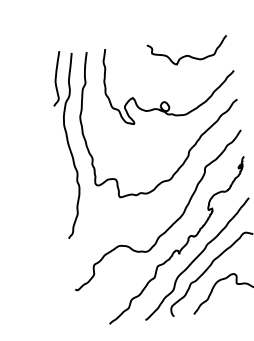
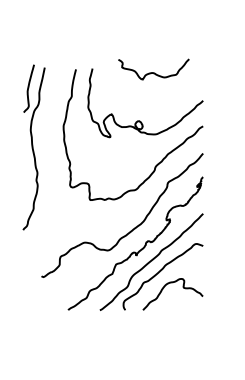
curve: (188, 55) -> (153, 72), moved
part: (69, 144) -> (33, 147), moved

